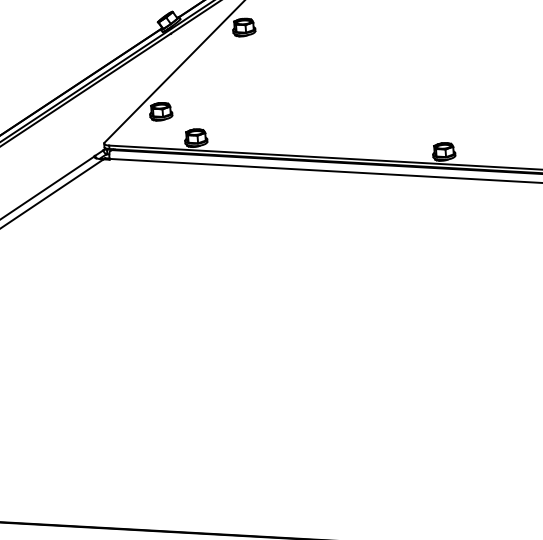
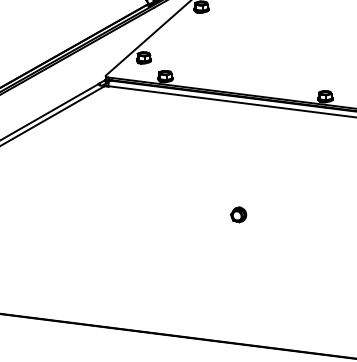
part: (323, 342) -> (238, 214), added

